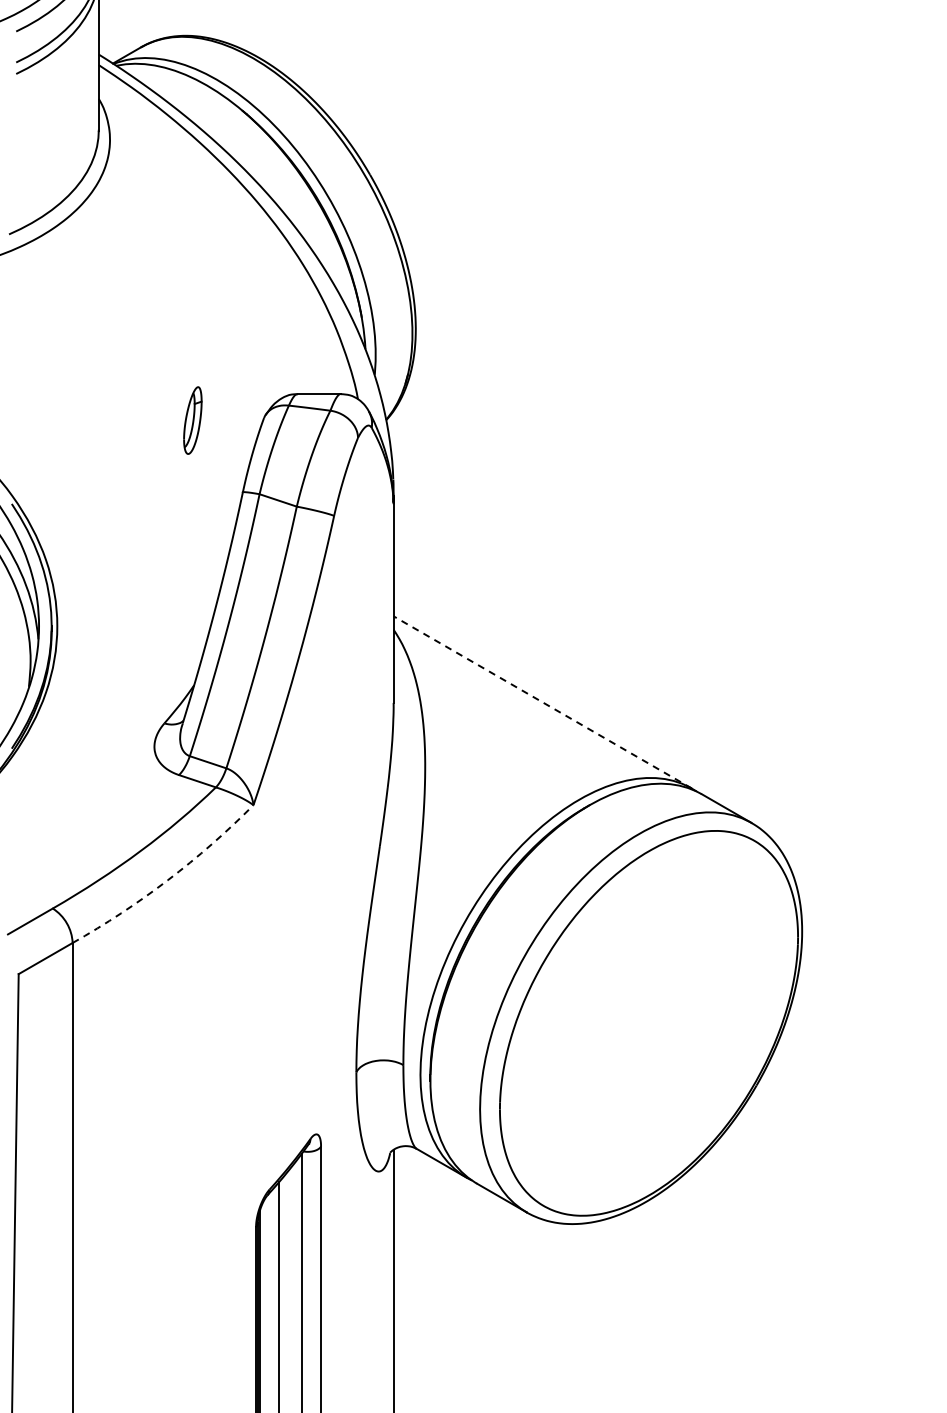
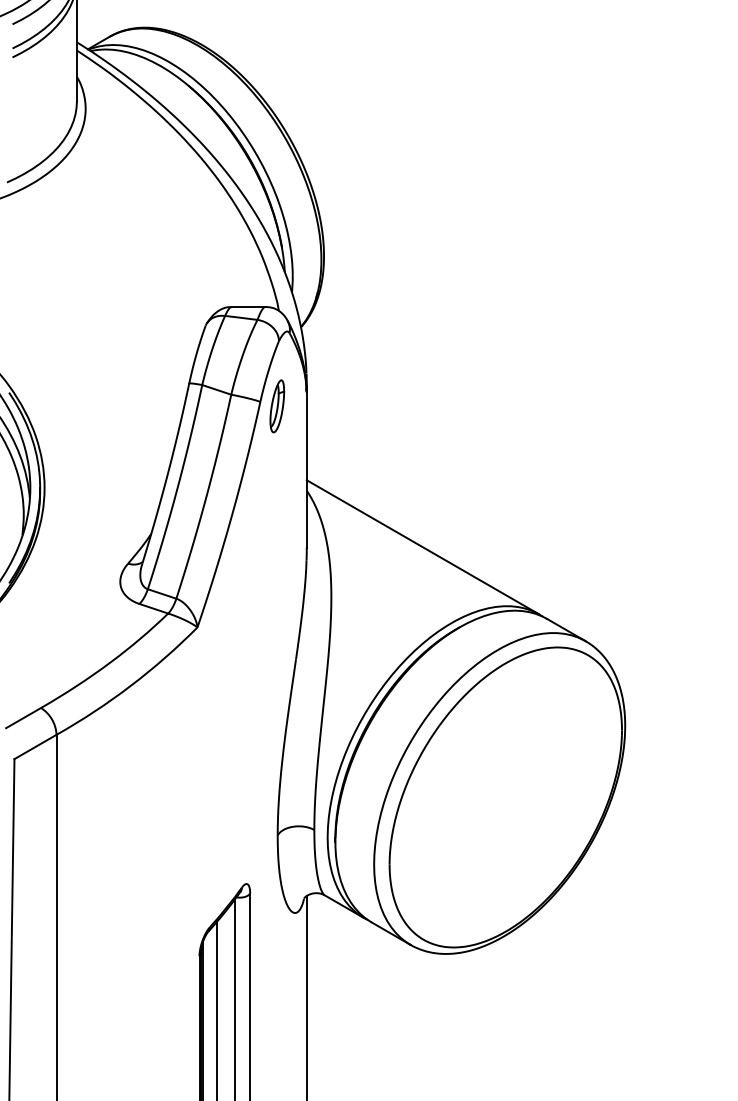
part: (192, 420) -> (277, 406), moved
line: (542, 702) -> (422, 547), dashed -> solid
arc: (167, 880) -> (130, 686), dashed -> solid

